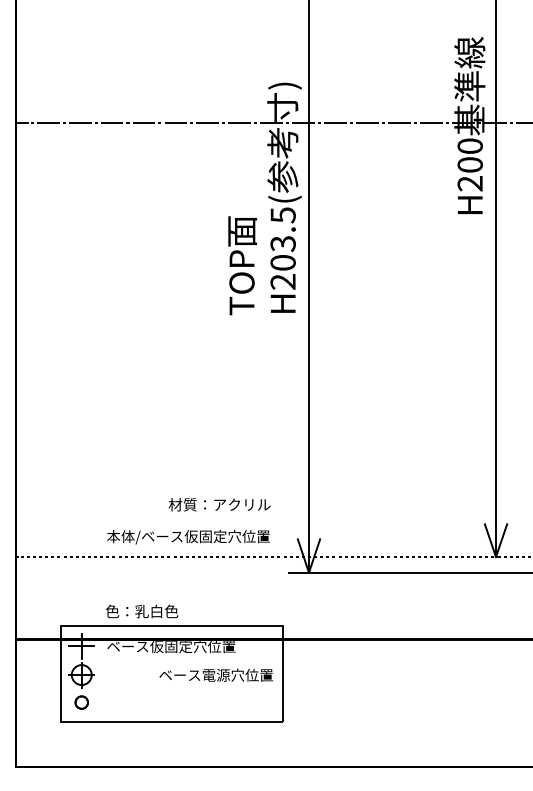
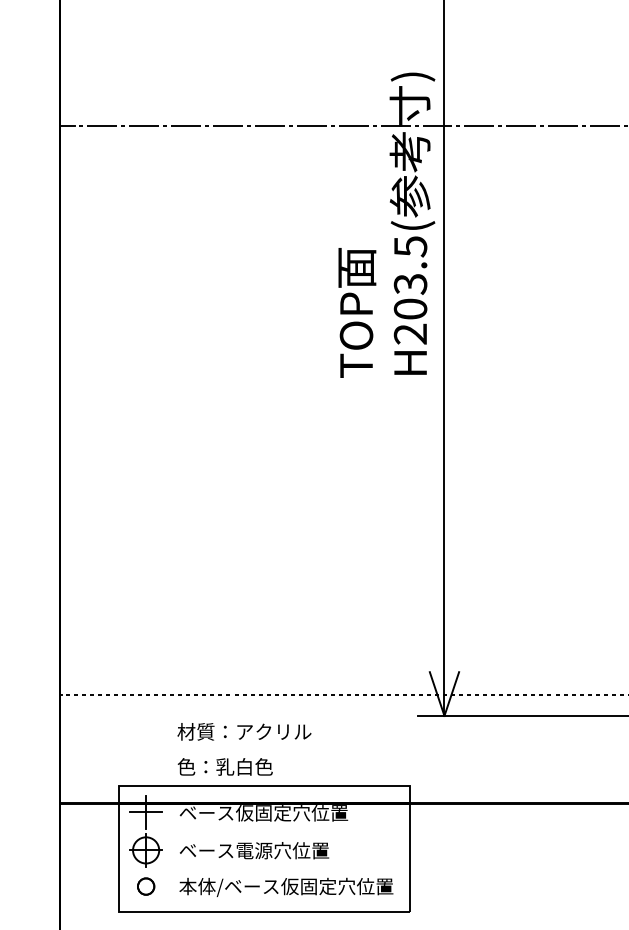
text: (219, 504) -> (244, 731), moved
text: (188, 537) -> (286, 887), moved
text: (216, 674) -> (254, 849), moved

